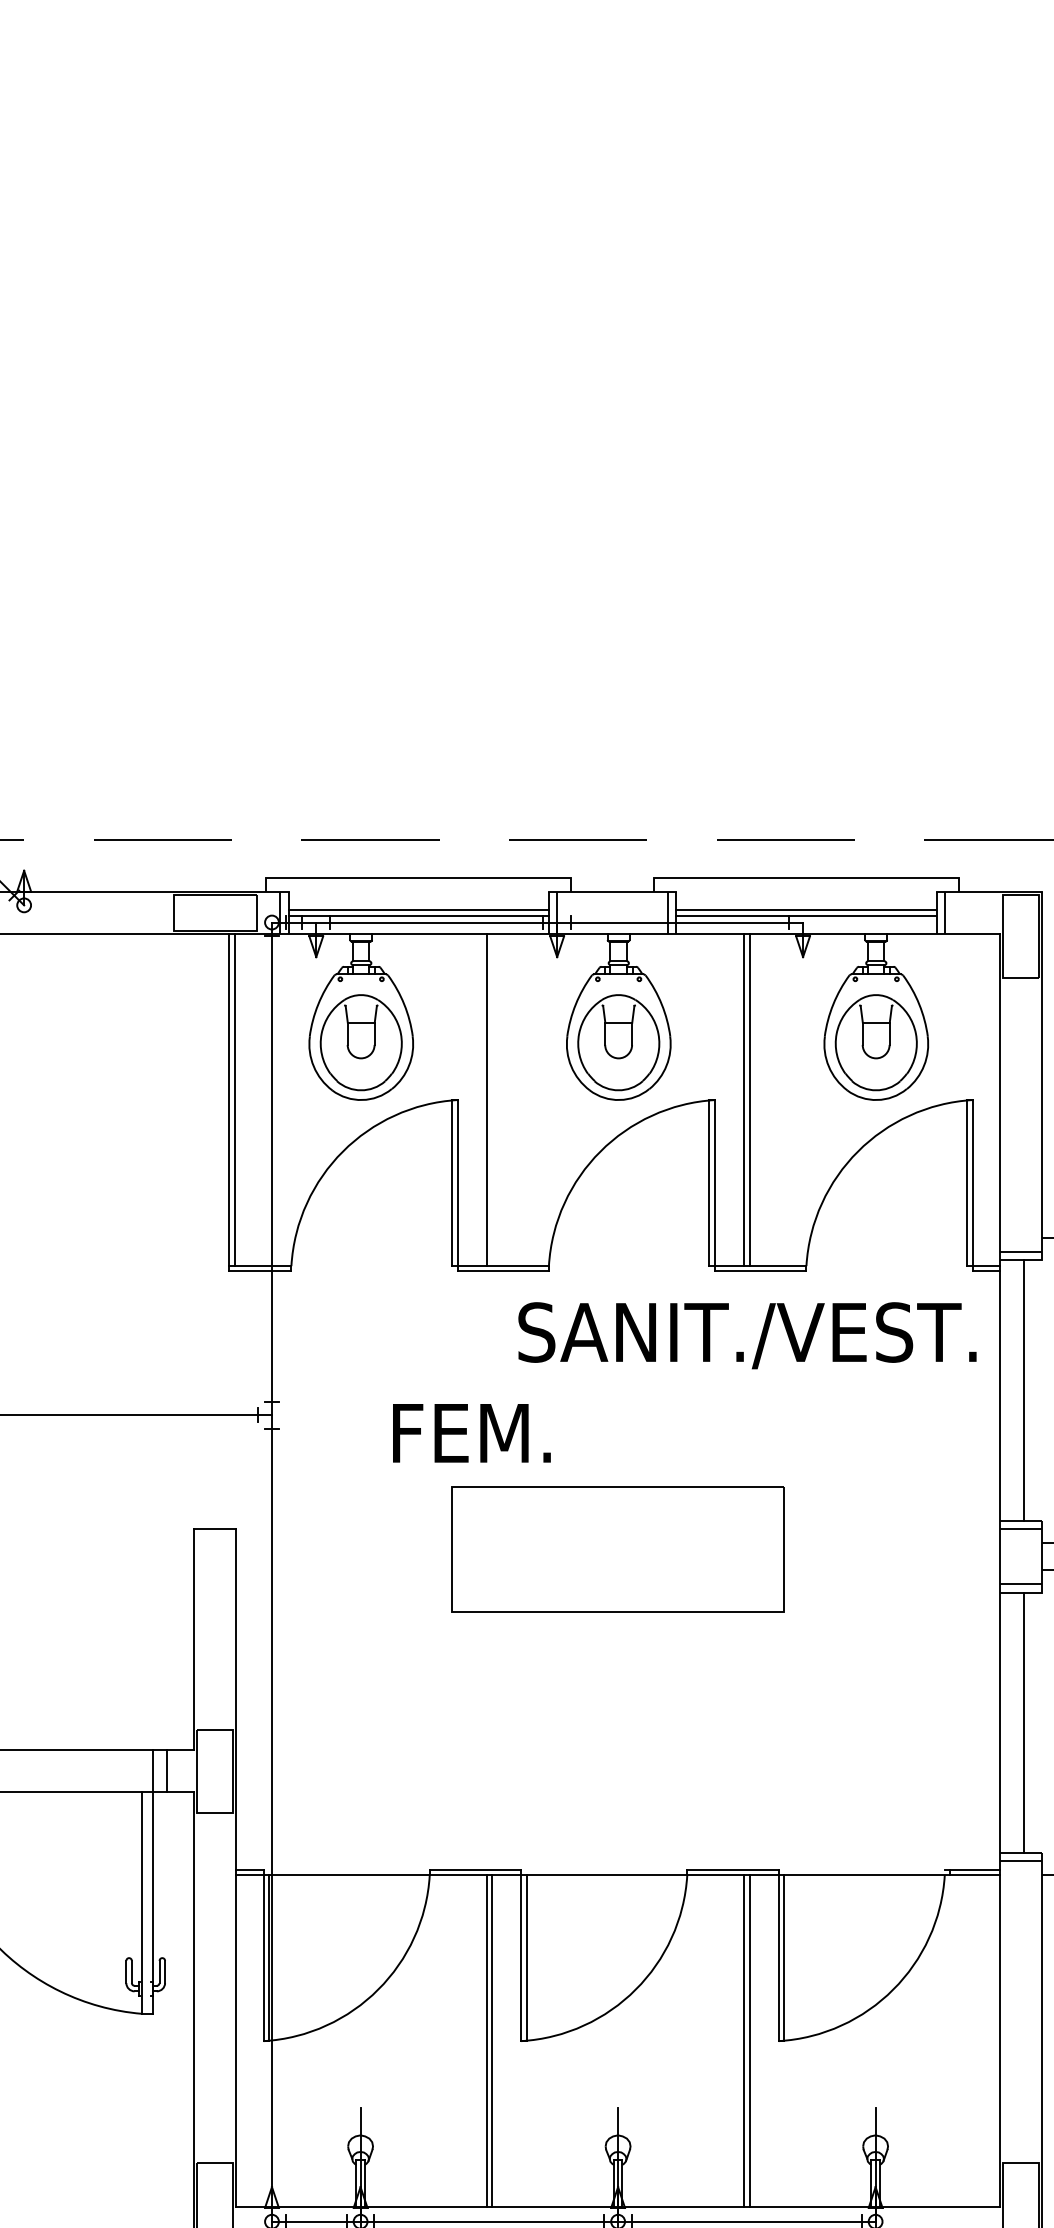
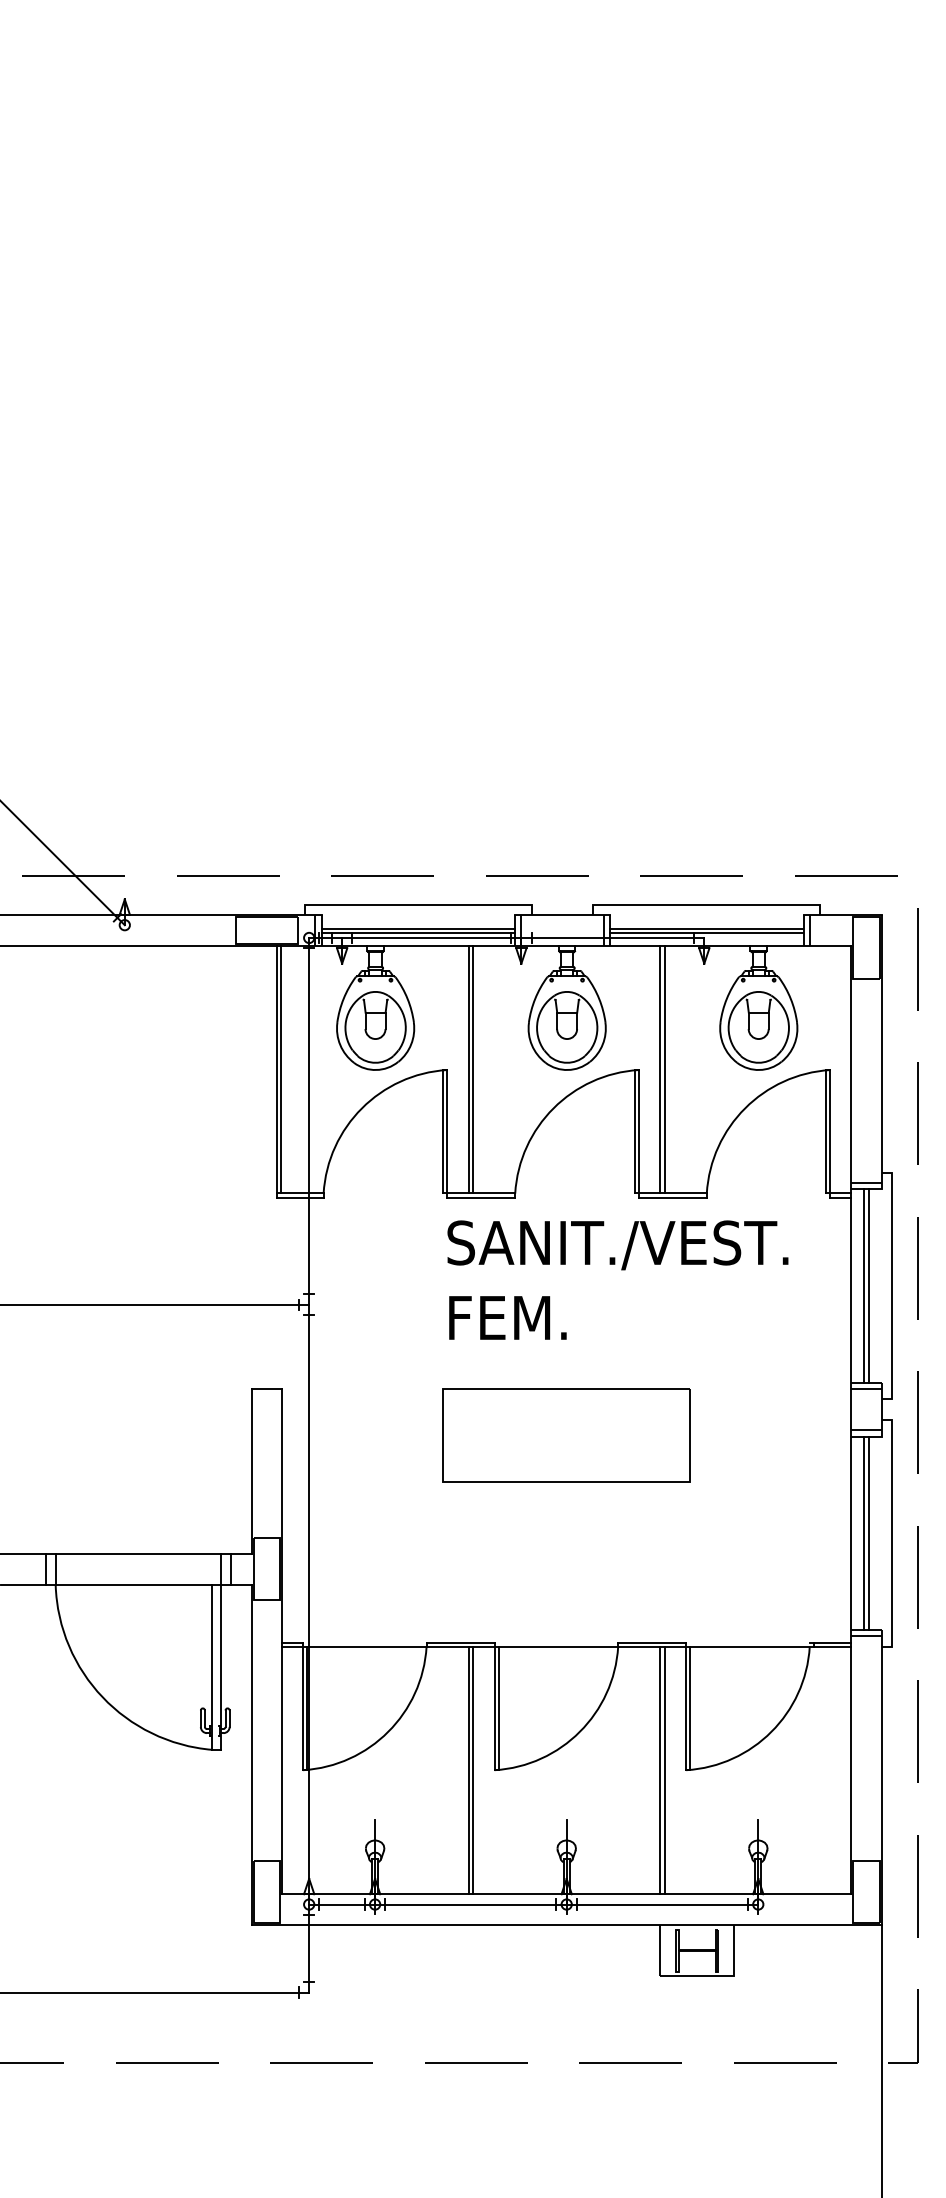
line: (491, 1099) -> (472, 1069), added
text: (746, 1335) -> (617, 1245), moved
line: (1018, 1389) -> (864, 1285), added
text: (471, 1432) -> (507, 1317), moved
part: (617, 1549) -> (566, 1435), moved
line: (1018, 1722) -> (864, 1533), added

